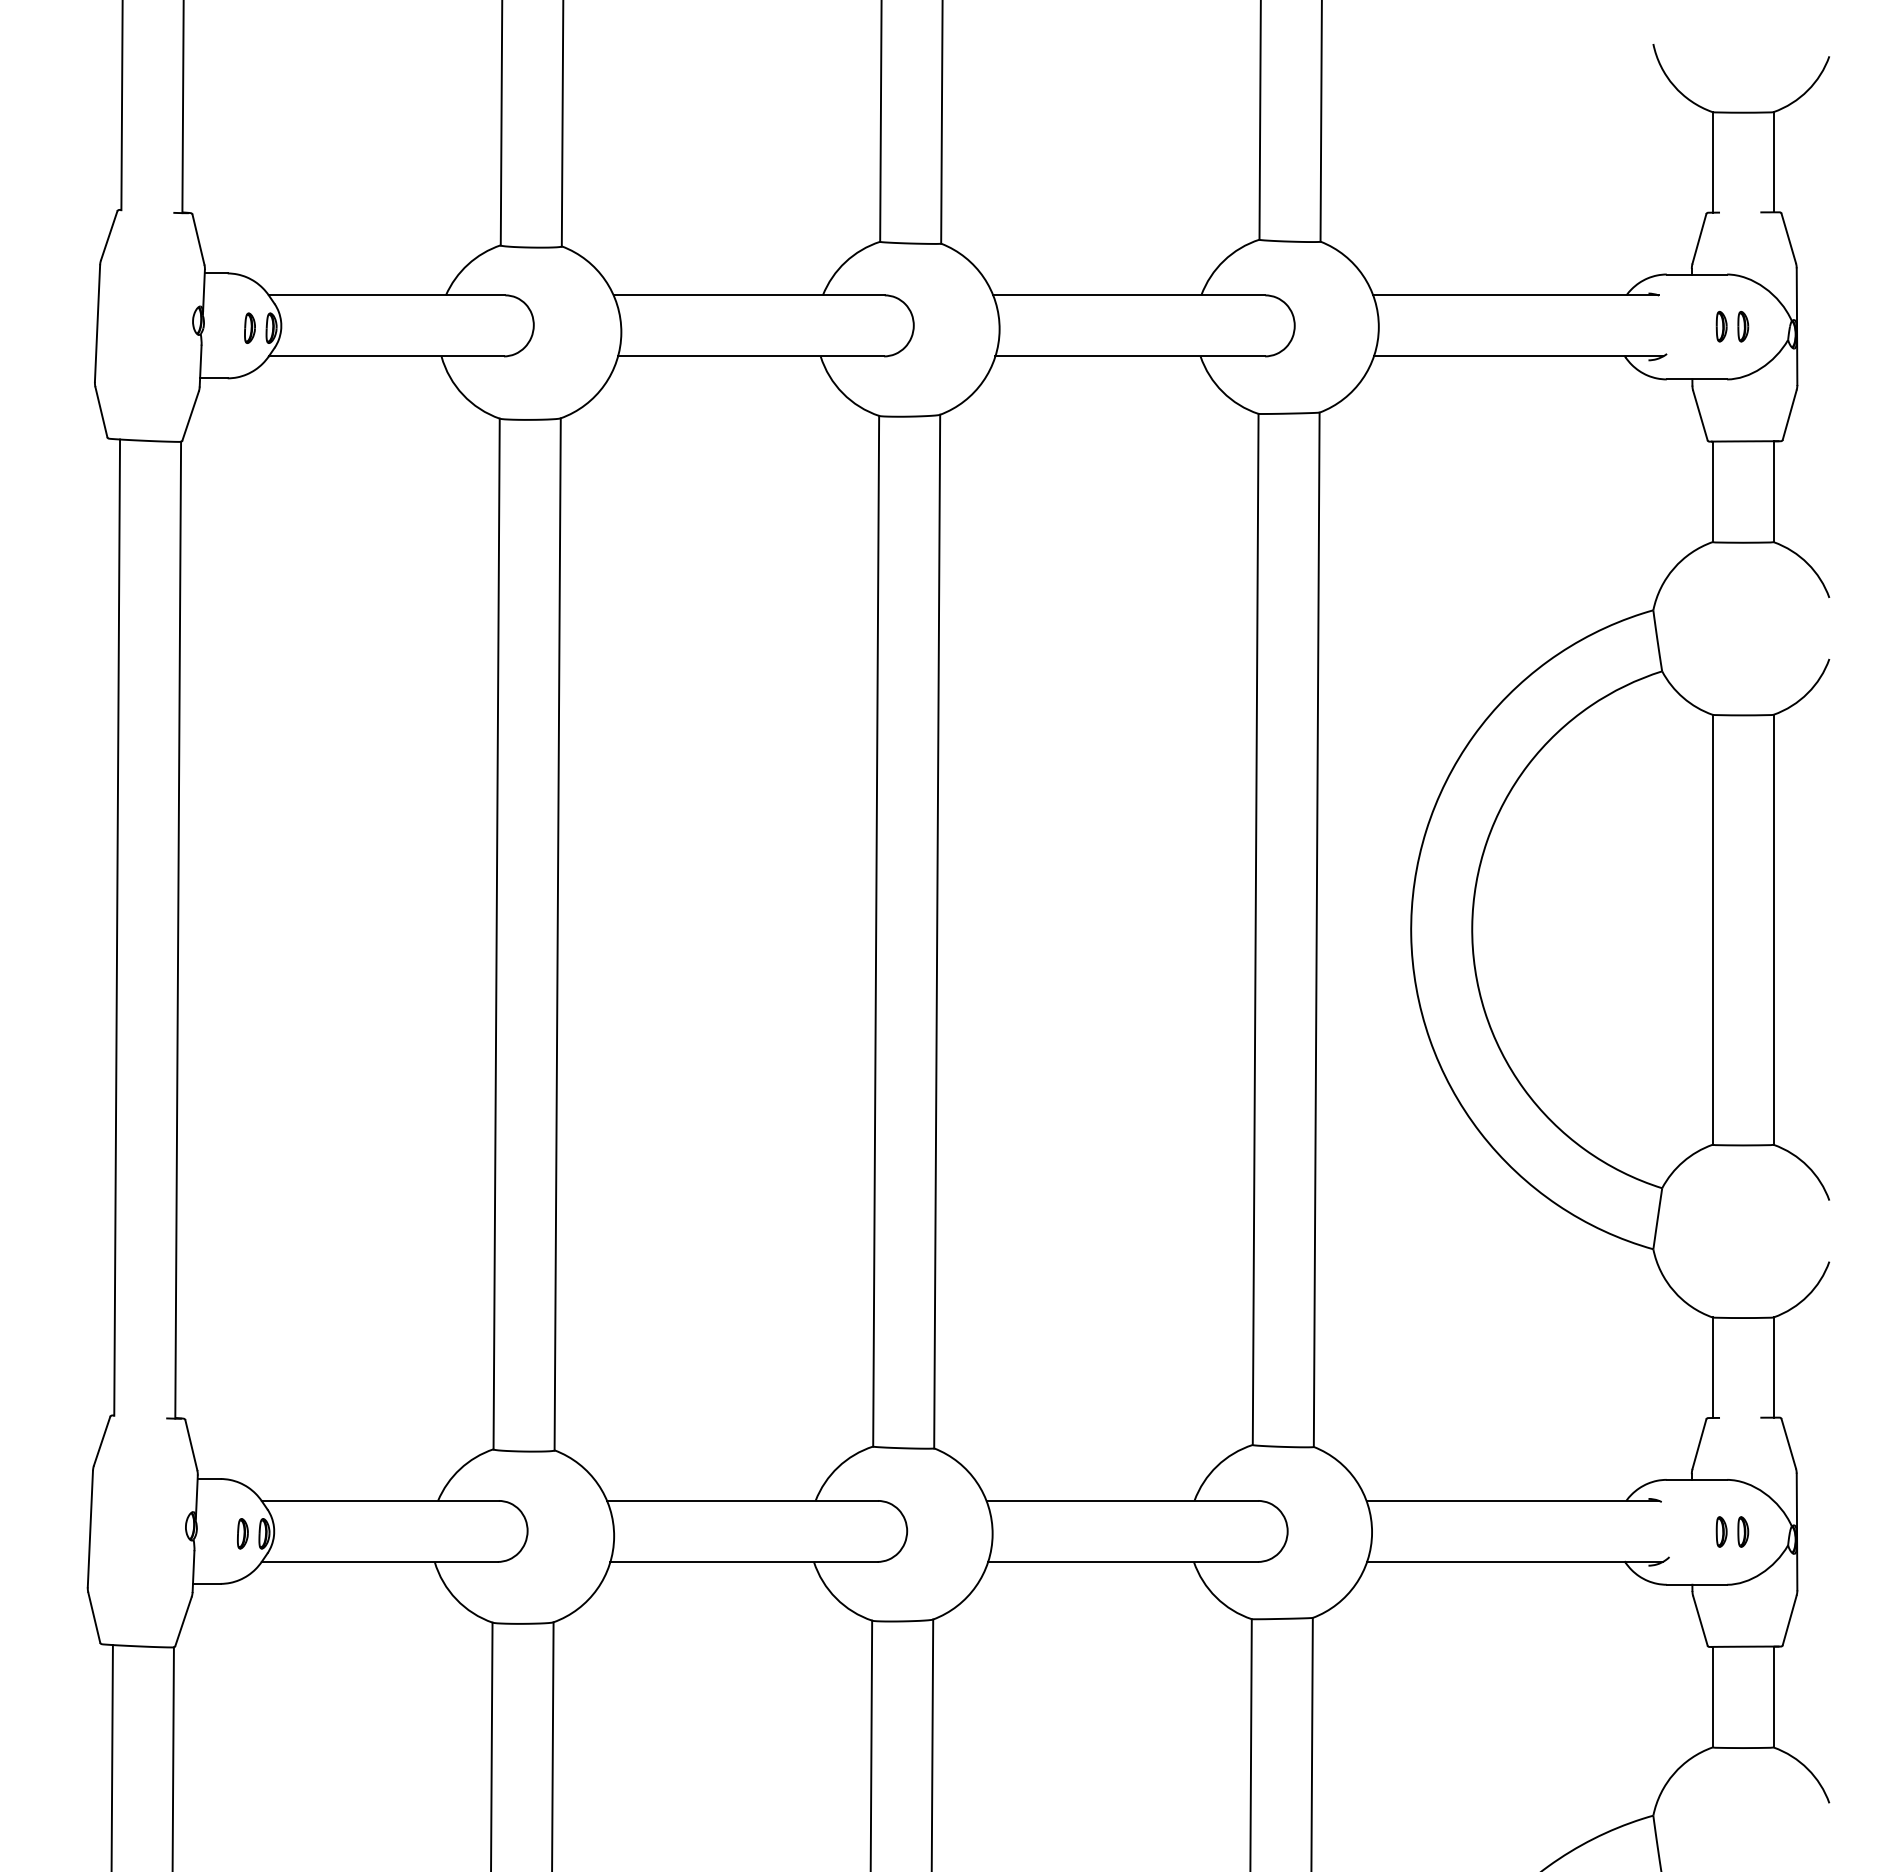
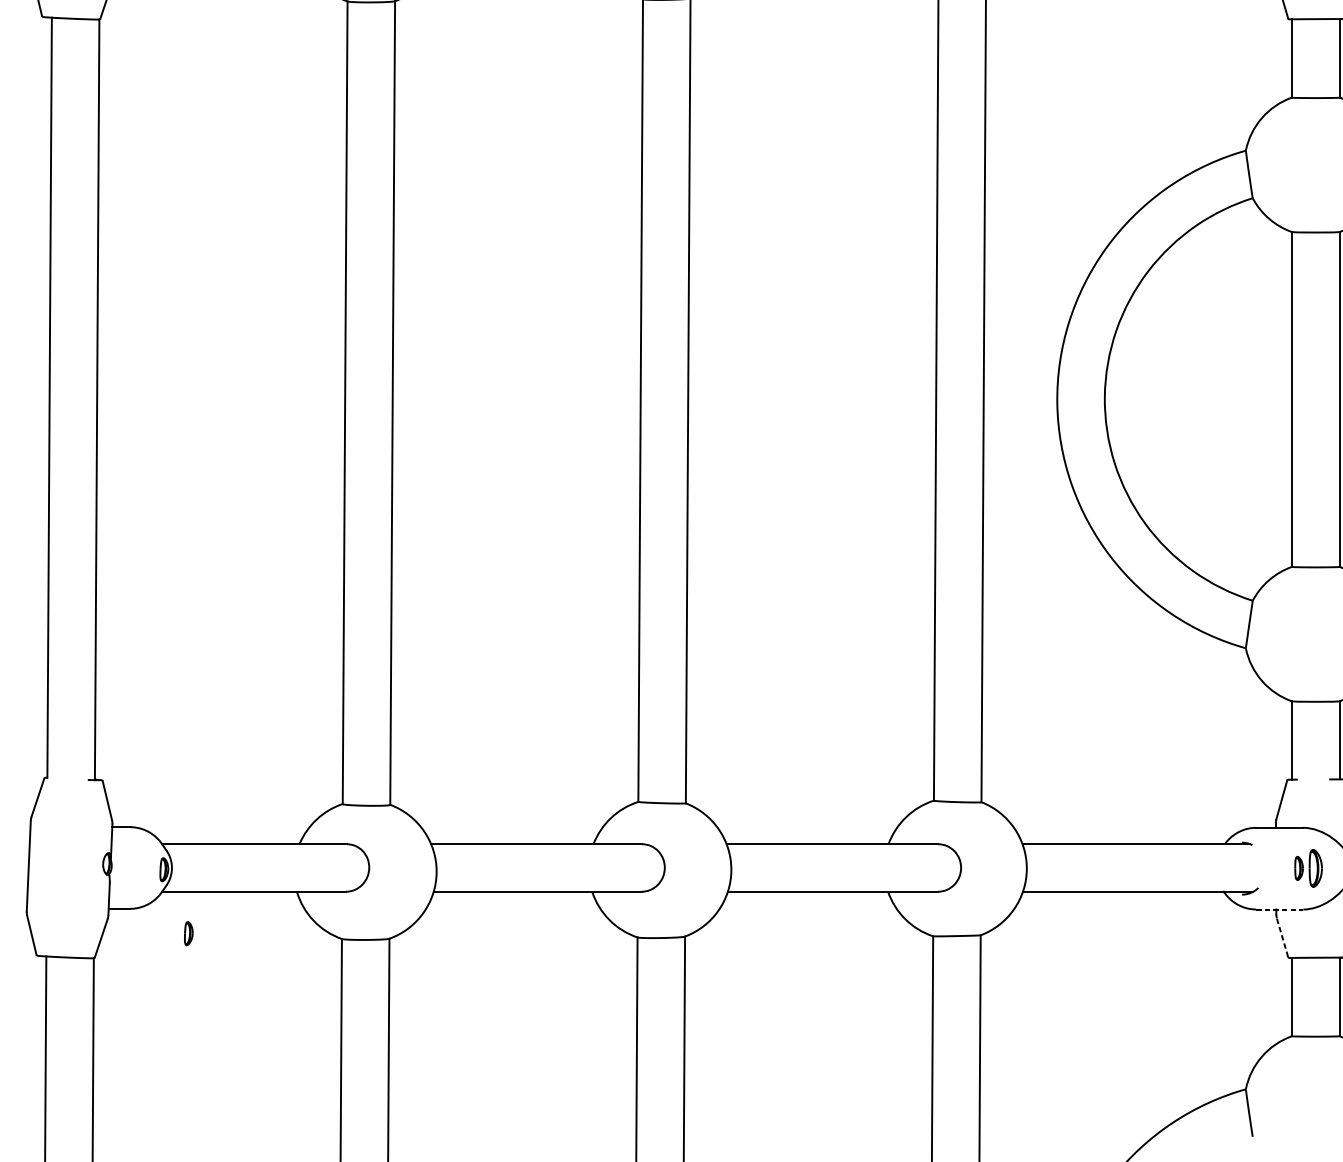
part: (1743, 1531) -> (1316, 868), size x1.6
part: (242, 1533) -> (188, 933), moved
line: (1697, 1584) -> (1280, 909), solid -> dashed
line: (1700, 1620) -> (1282, 937), solid -> dashed

